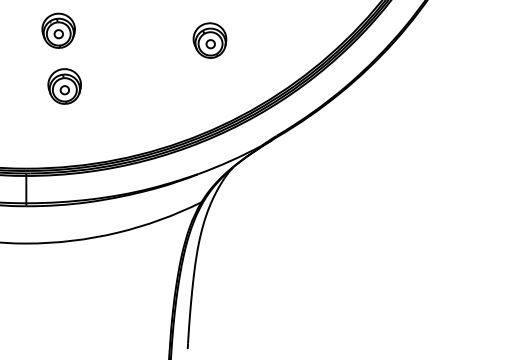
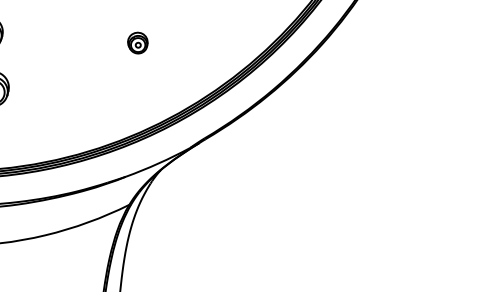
part: (209, 40) -> (137, 43), size x0.6

